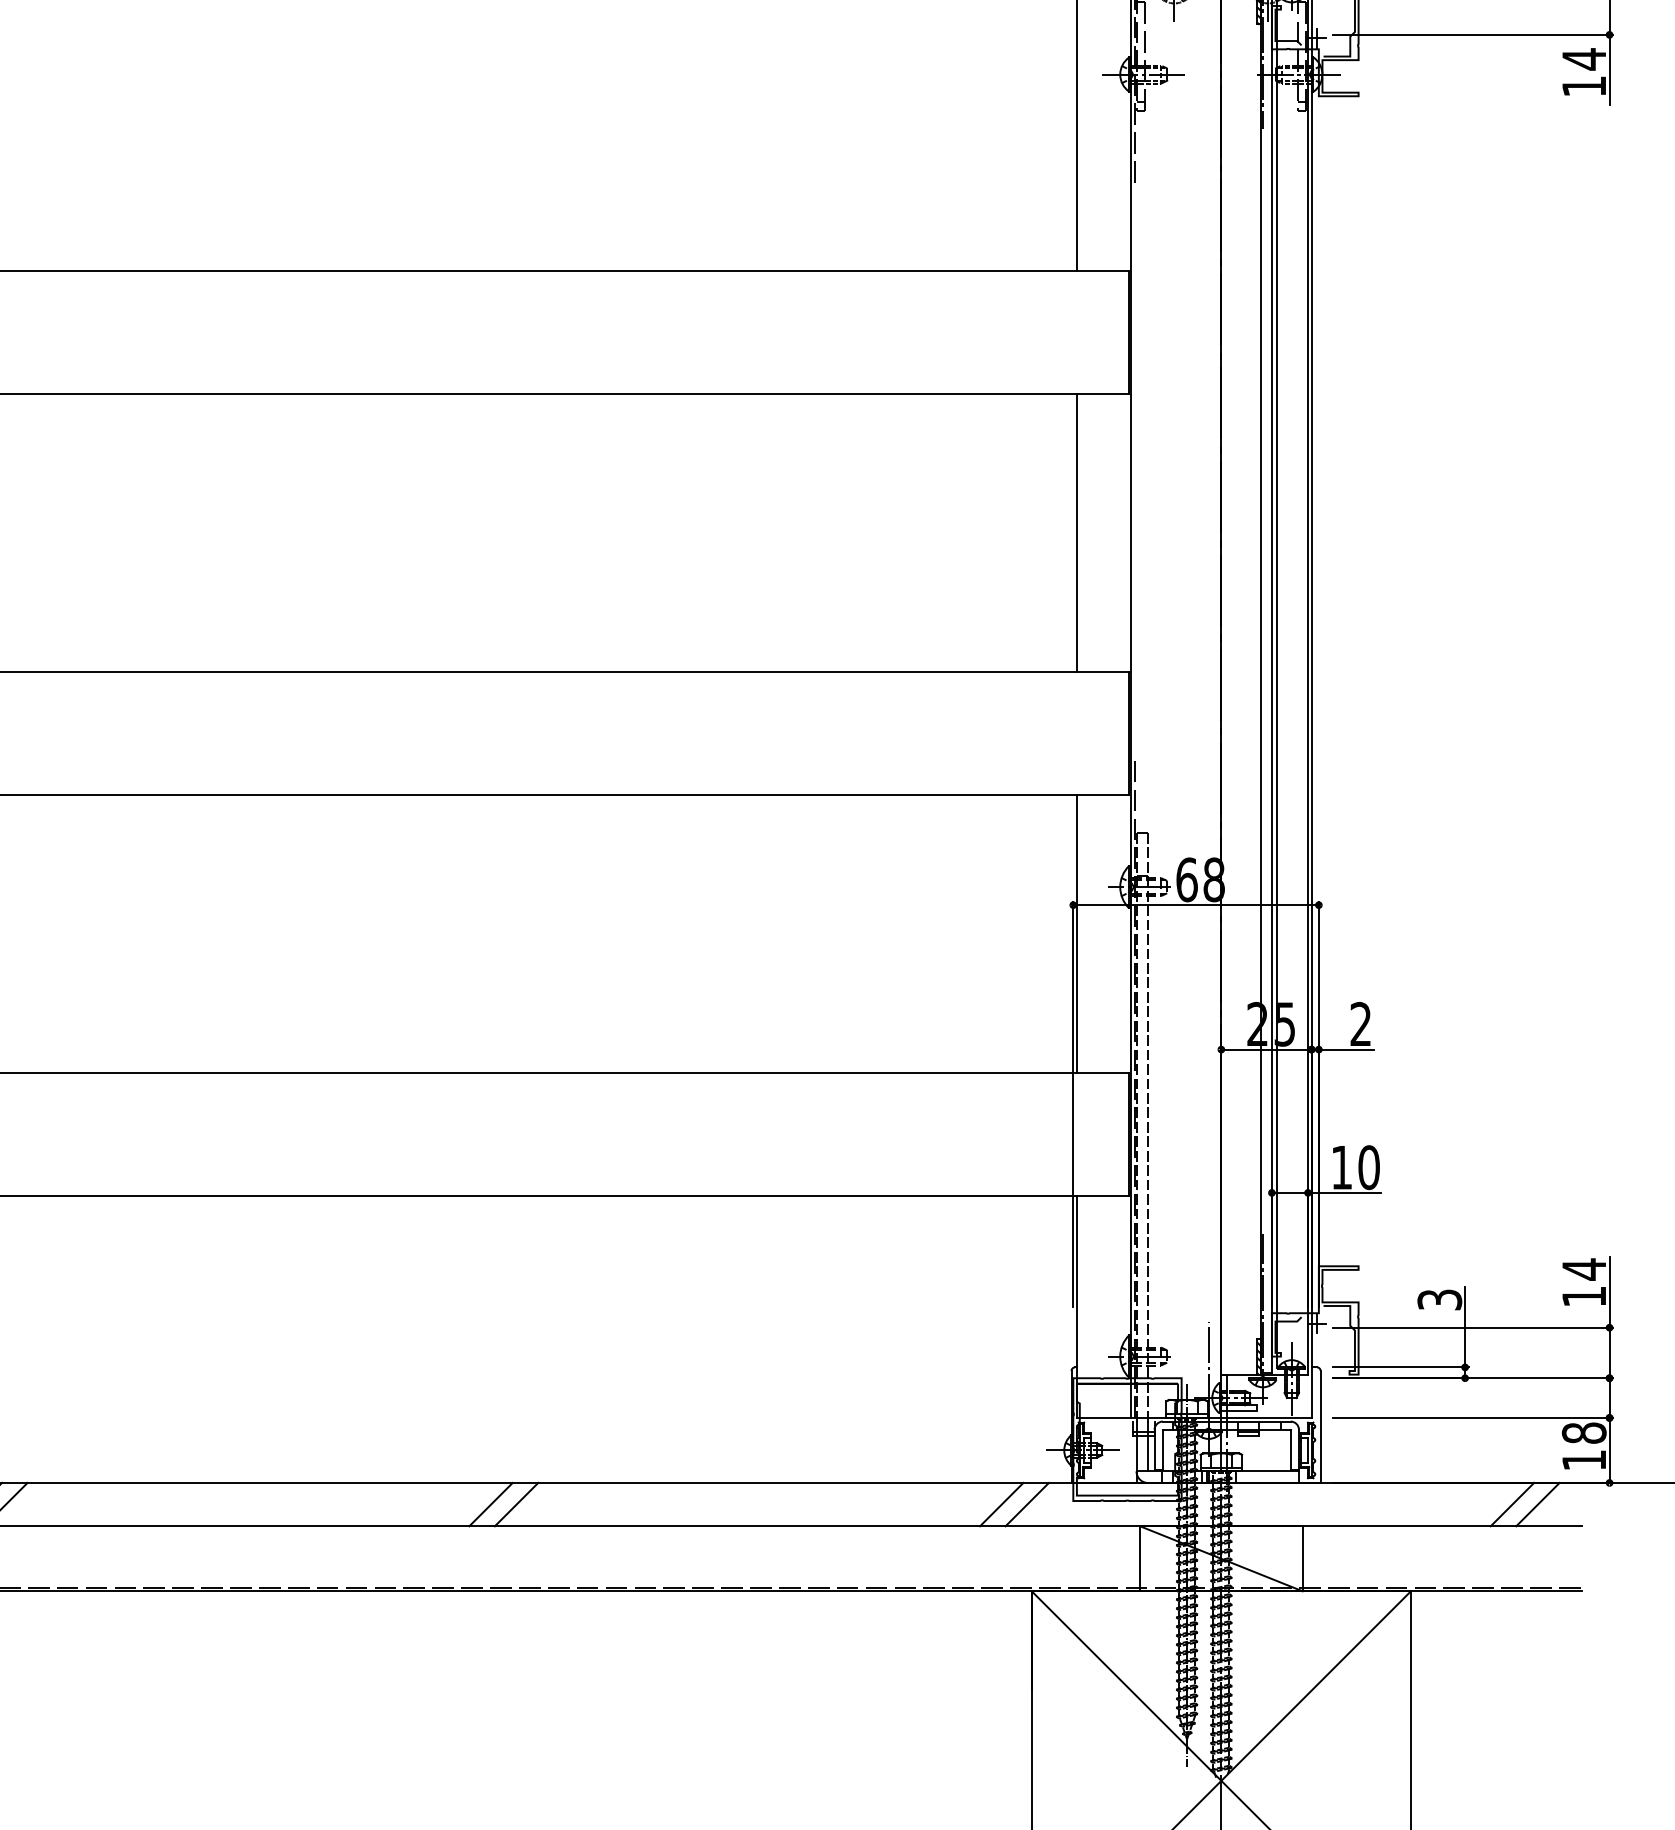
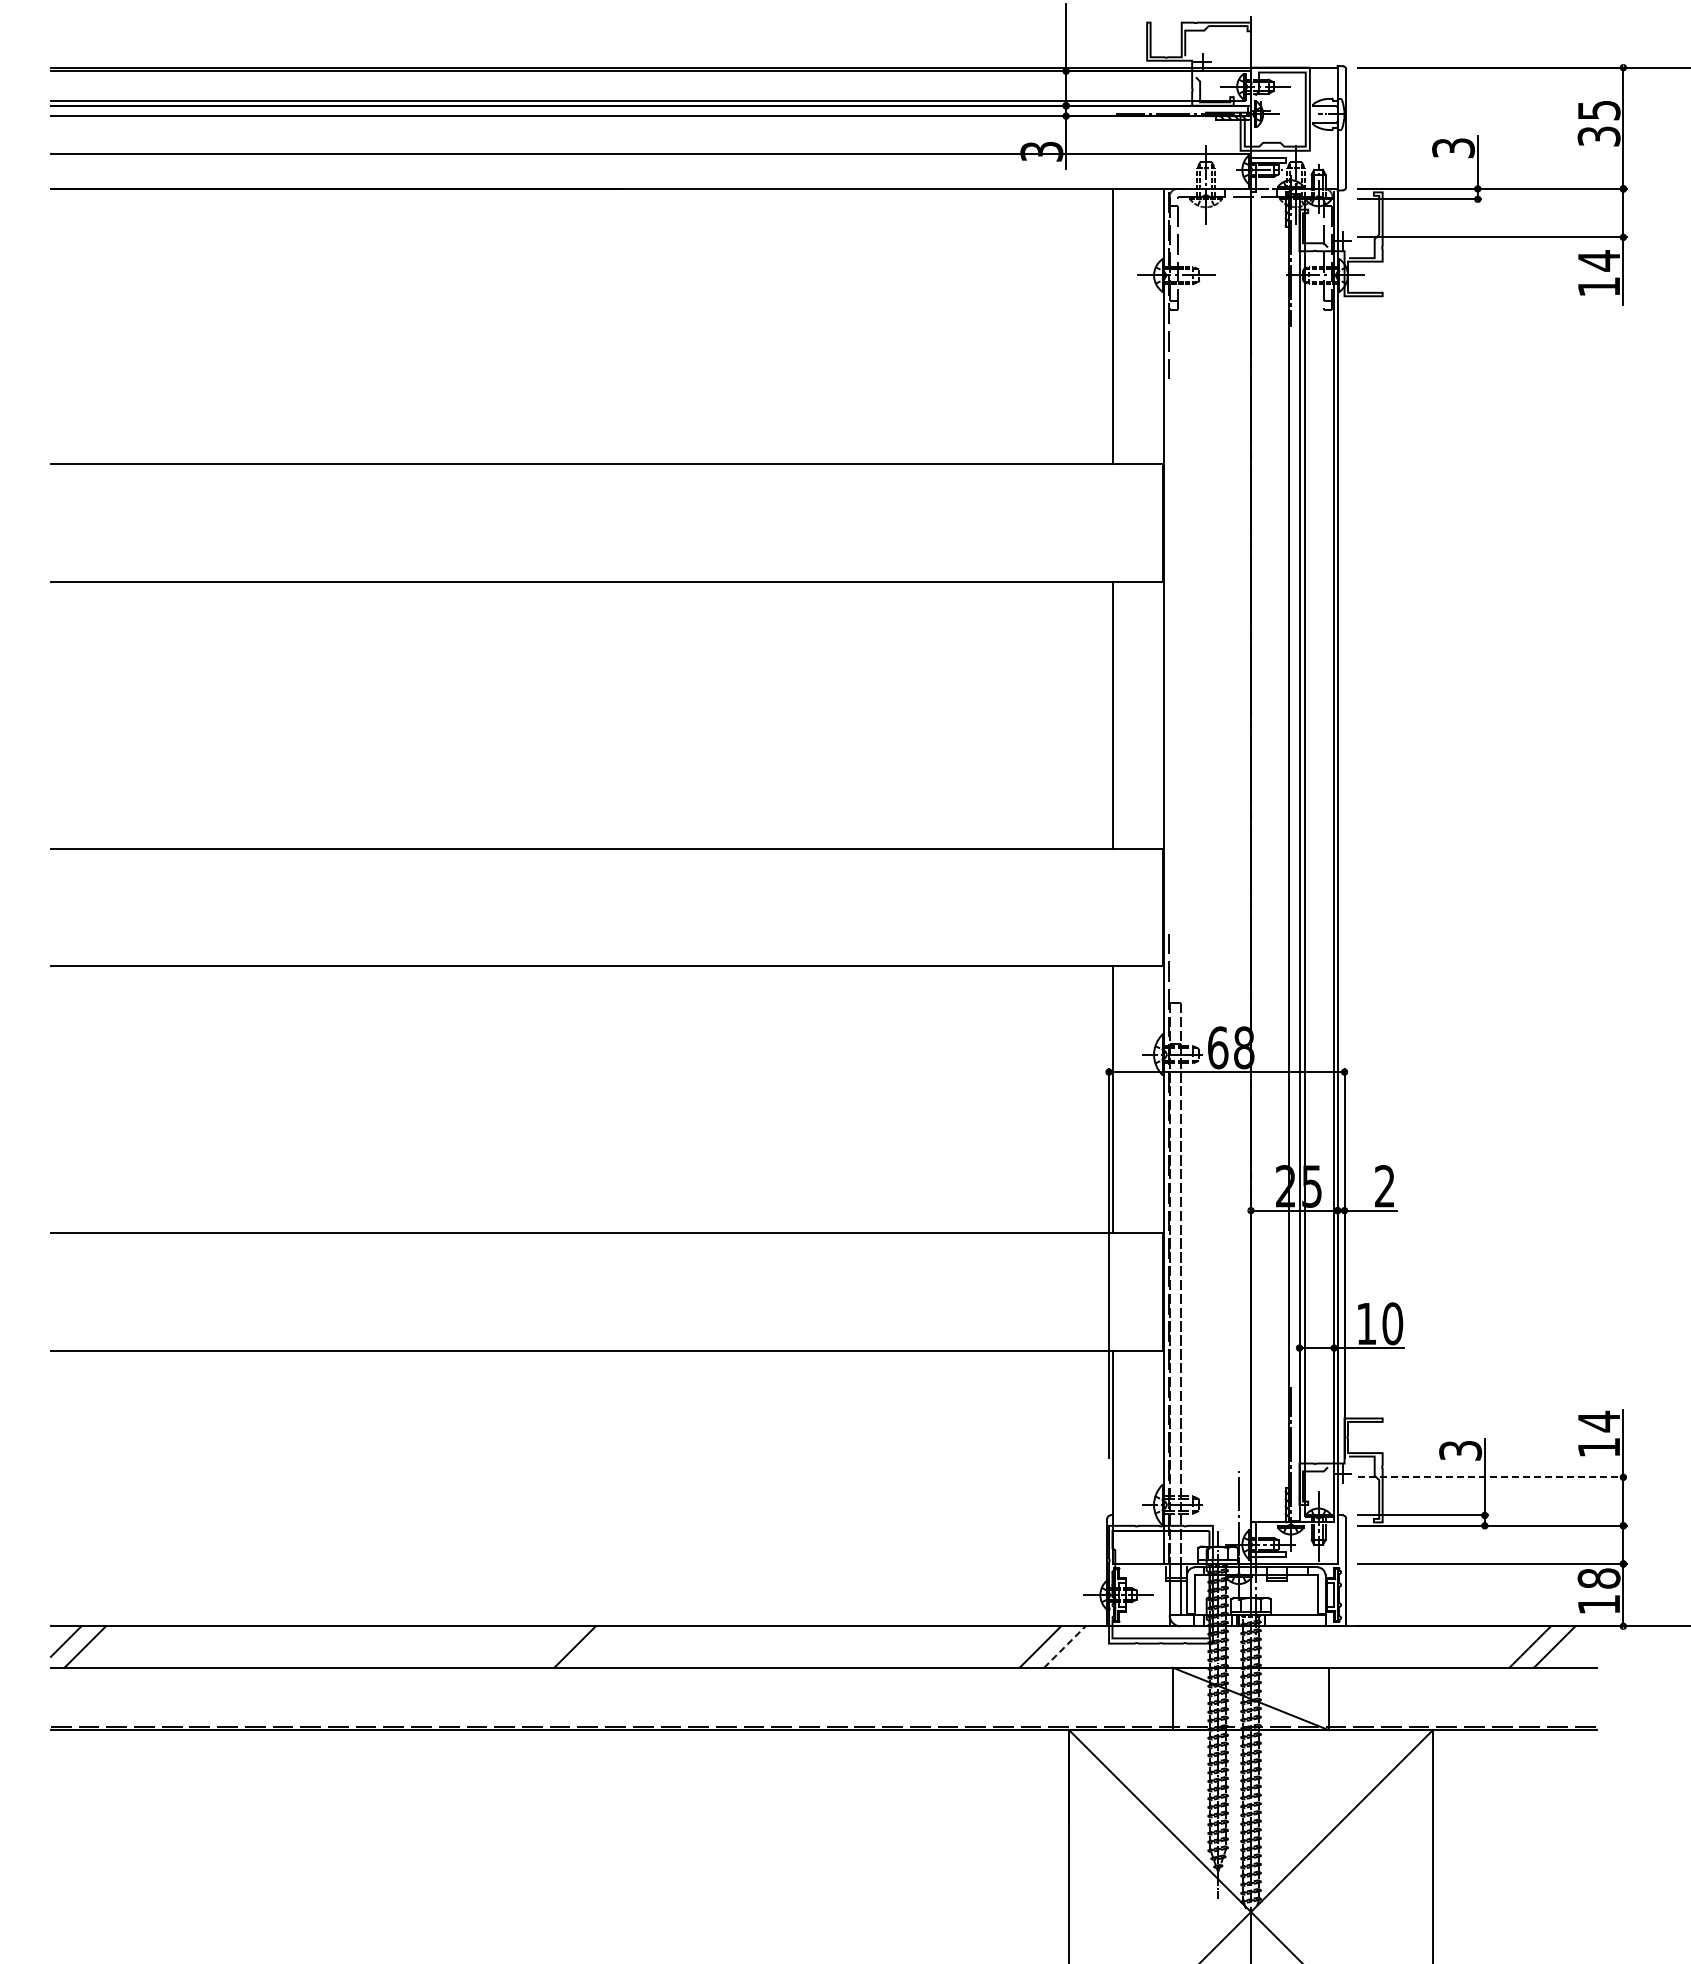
line: (1474, 1327) -> (1493, 1477), solid -> dashed
line: (490, 1504) -> (550, 1646), removed
line: (1027, 1504) -> (1065, 1646), solid -> dashed

